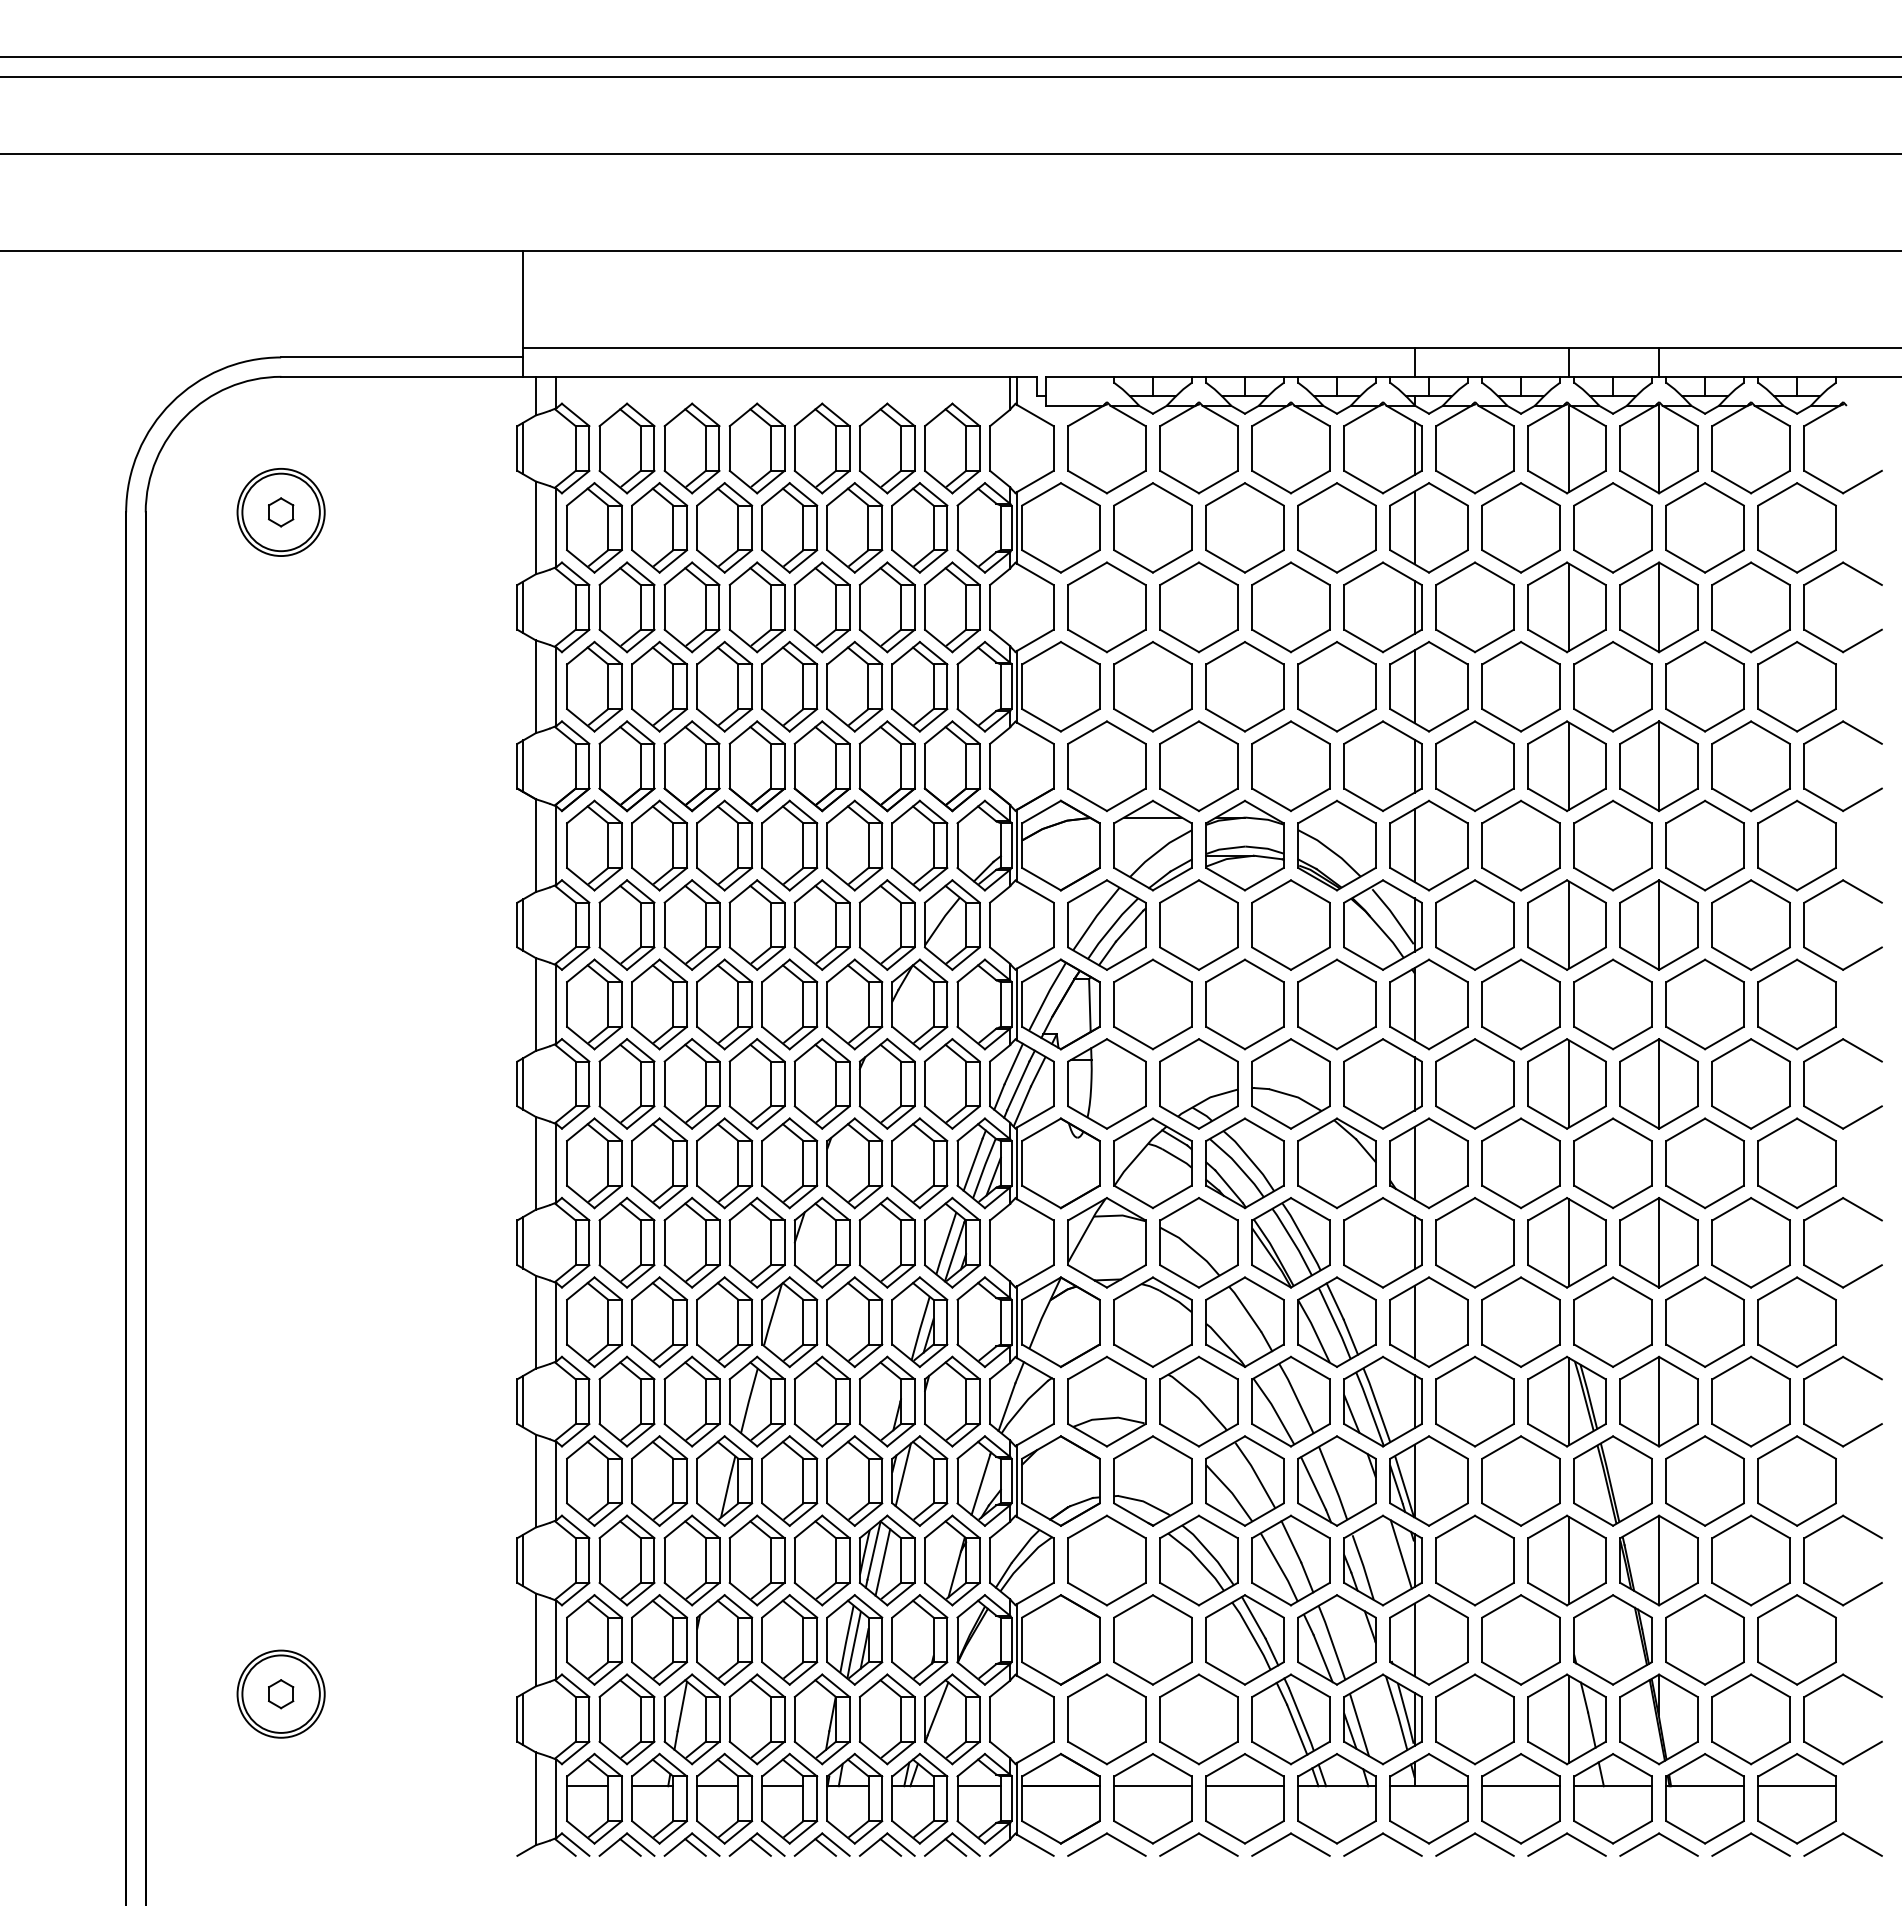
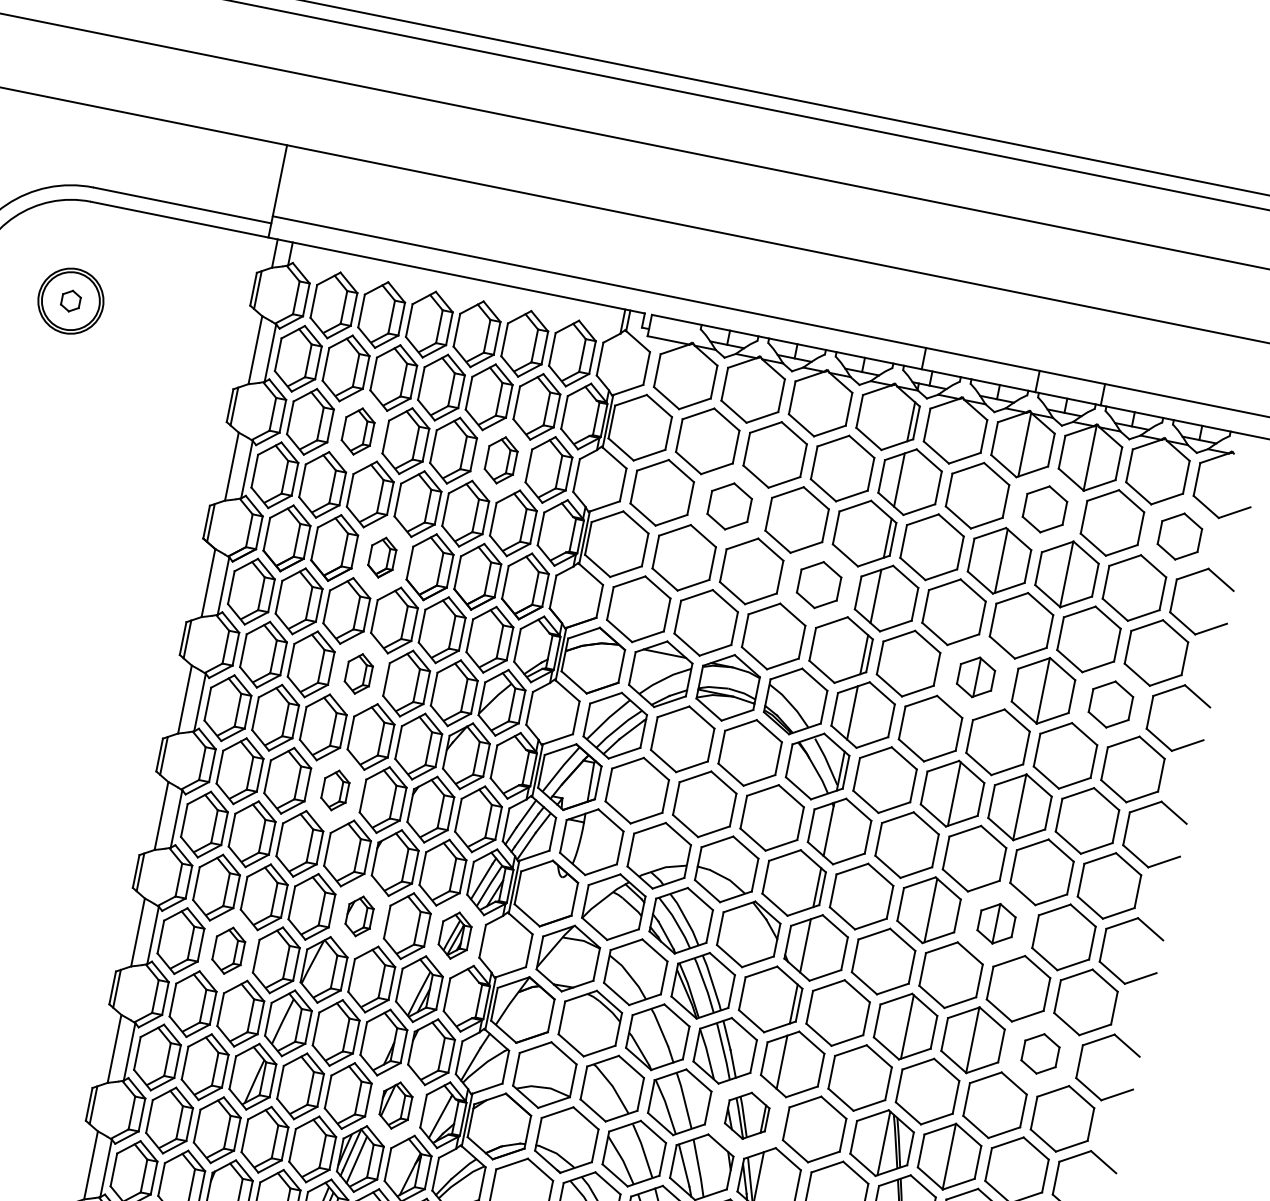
part: (1612, 527) -> (1044, 509), size x0.7
part: (1796, 527) -> (1179, 536), size x0.7
part: (691, 607) -> (357, 431), size x0.7
part: (886, 607) -> (500, 460), size x0.7
part: (1198, 607) -> (729, 506), size x0.7
part: (1336, 686) -> (818, 584), size x0.7
part: (756, 766) -> (381, 557), size x0.6
part: (1566, 766) -> (975, 677), size x0.6
part: (1750, 766) -> (1110, 704), size x0.7
part: (756, 924) -> (358, 673), size x0.6
part: (756, 1083) -> (334, 790), size x0.6
part: (1658, 1083) -> (996, 923), size x0.6
part: (821, 1242) -> (359, 916), size x0.6
part: (952, 1242) -> (455, 935), size x0.7
part: (1750, 1242) -> (1040, 1053), size x0.6
part: (659, 1322) -> (228, 950), size x0.7
part: (1382, 1401) -> (746, 1115), size x0.7
part: (919, 1480) -> (395, 1105), size x0.7

